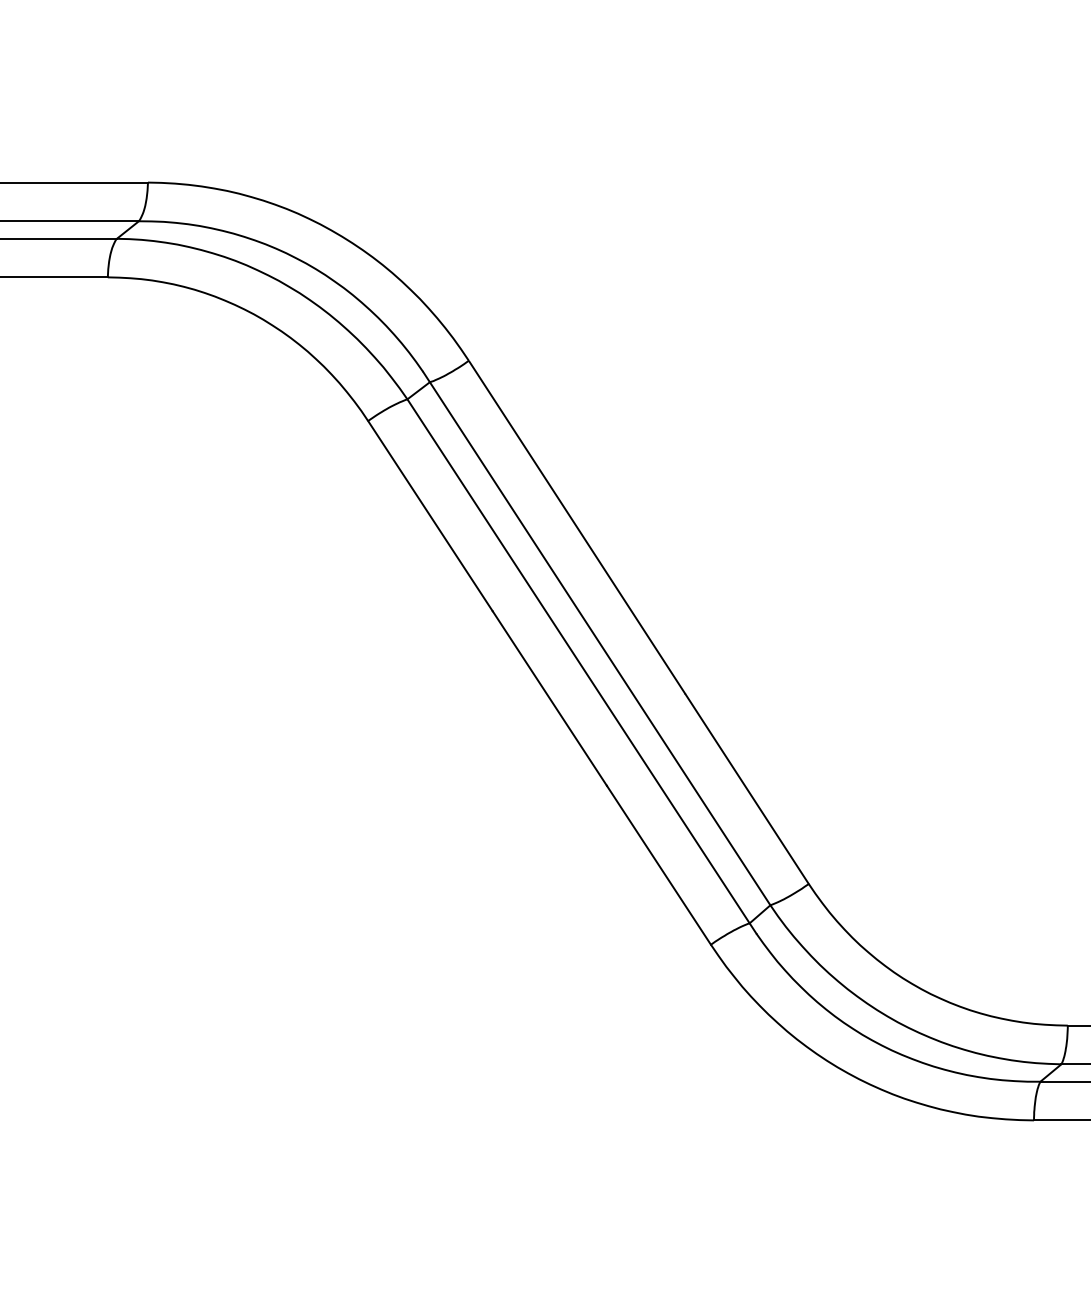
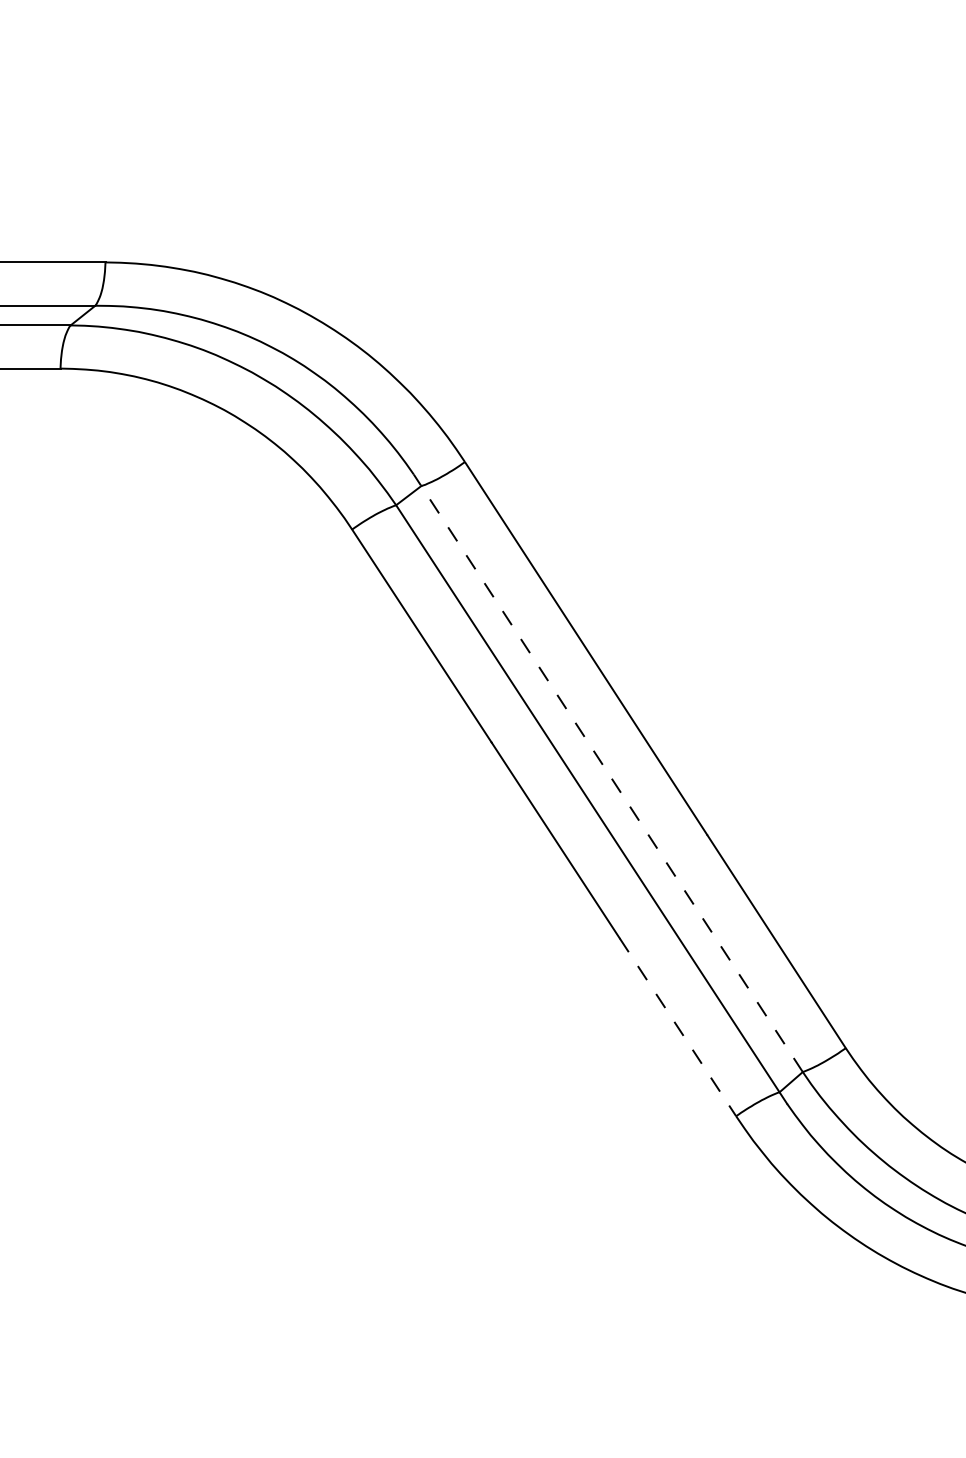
line: (596, 638) -> (607, 773), solid -> dashed
line: (658, 865) -> (677, 1027), solid -> dashed

